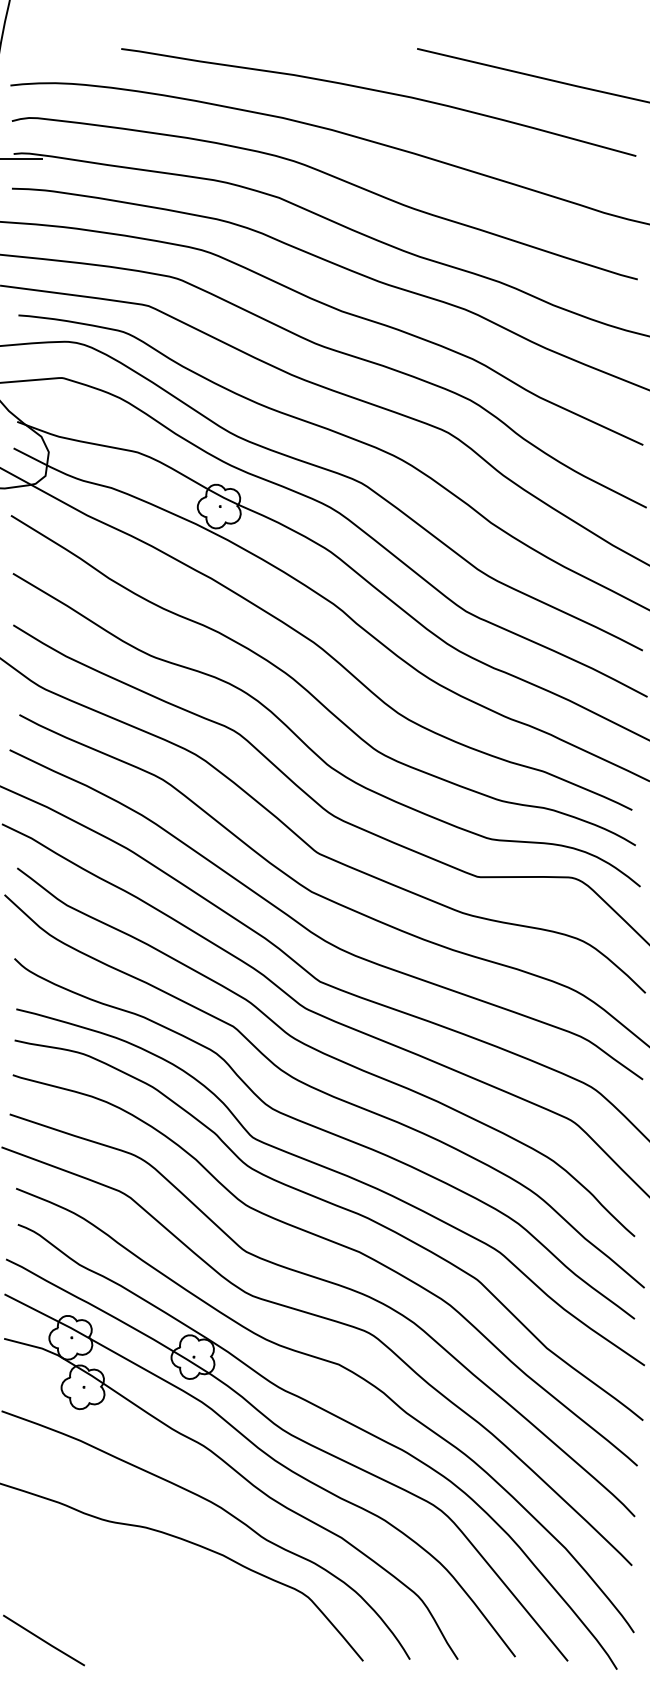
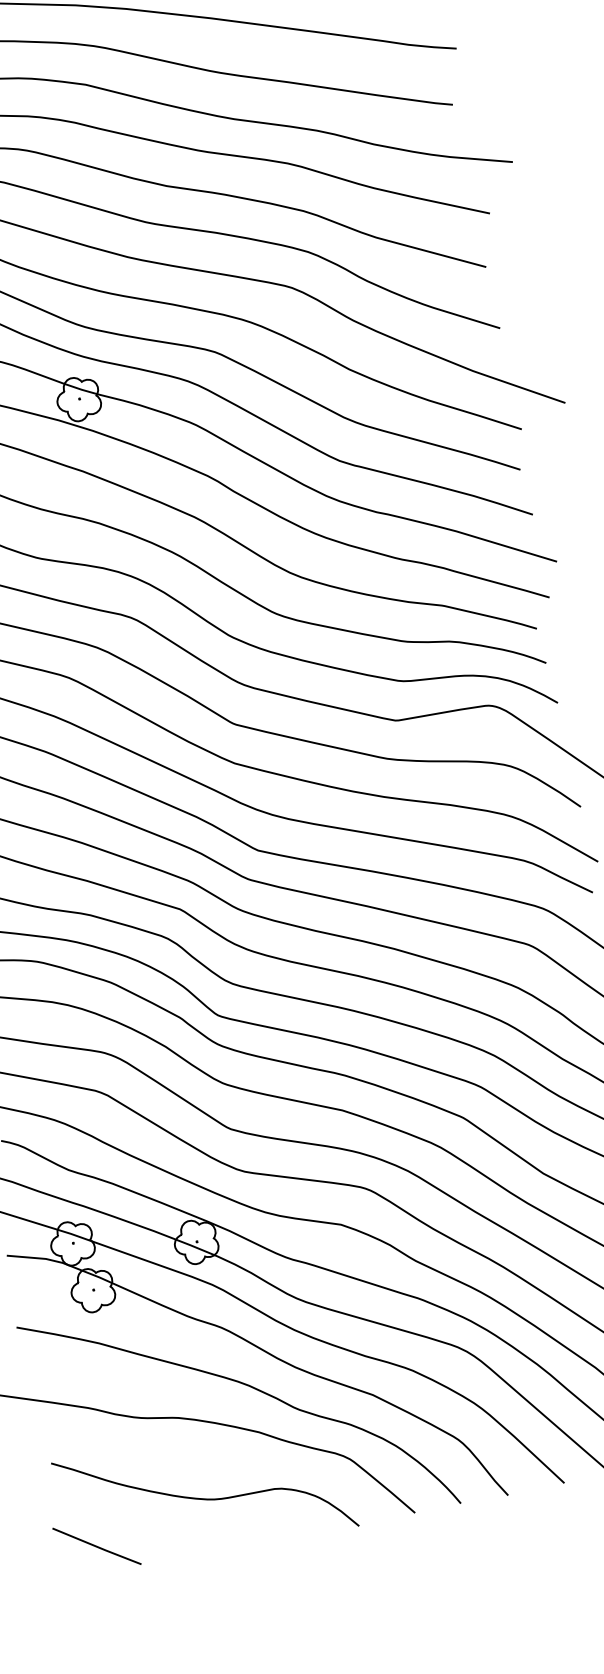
curve: (159, 1611) -> (205, 1498), added

